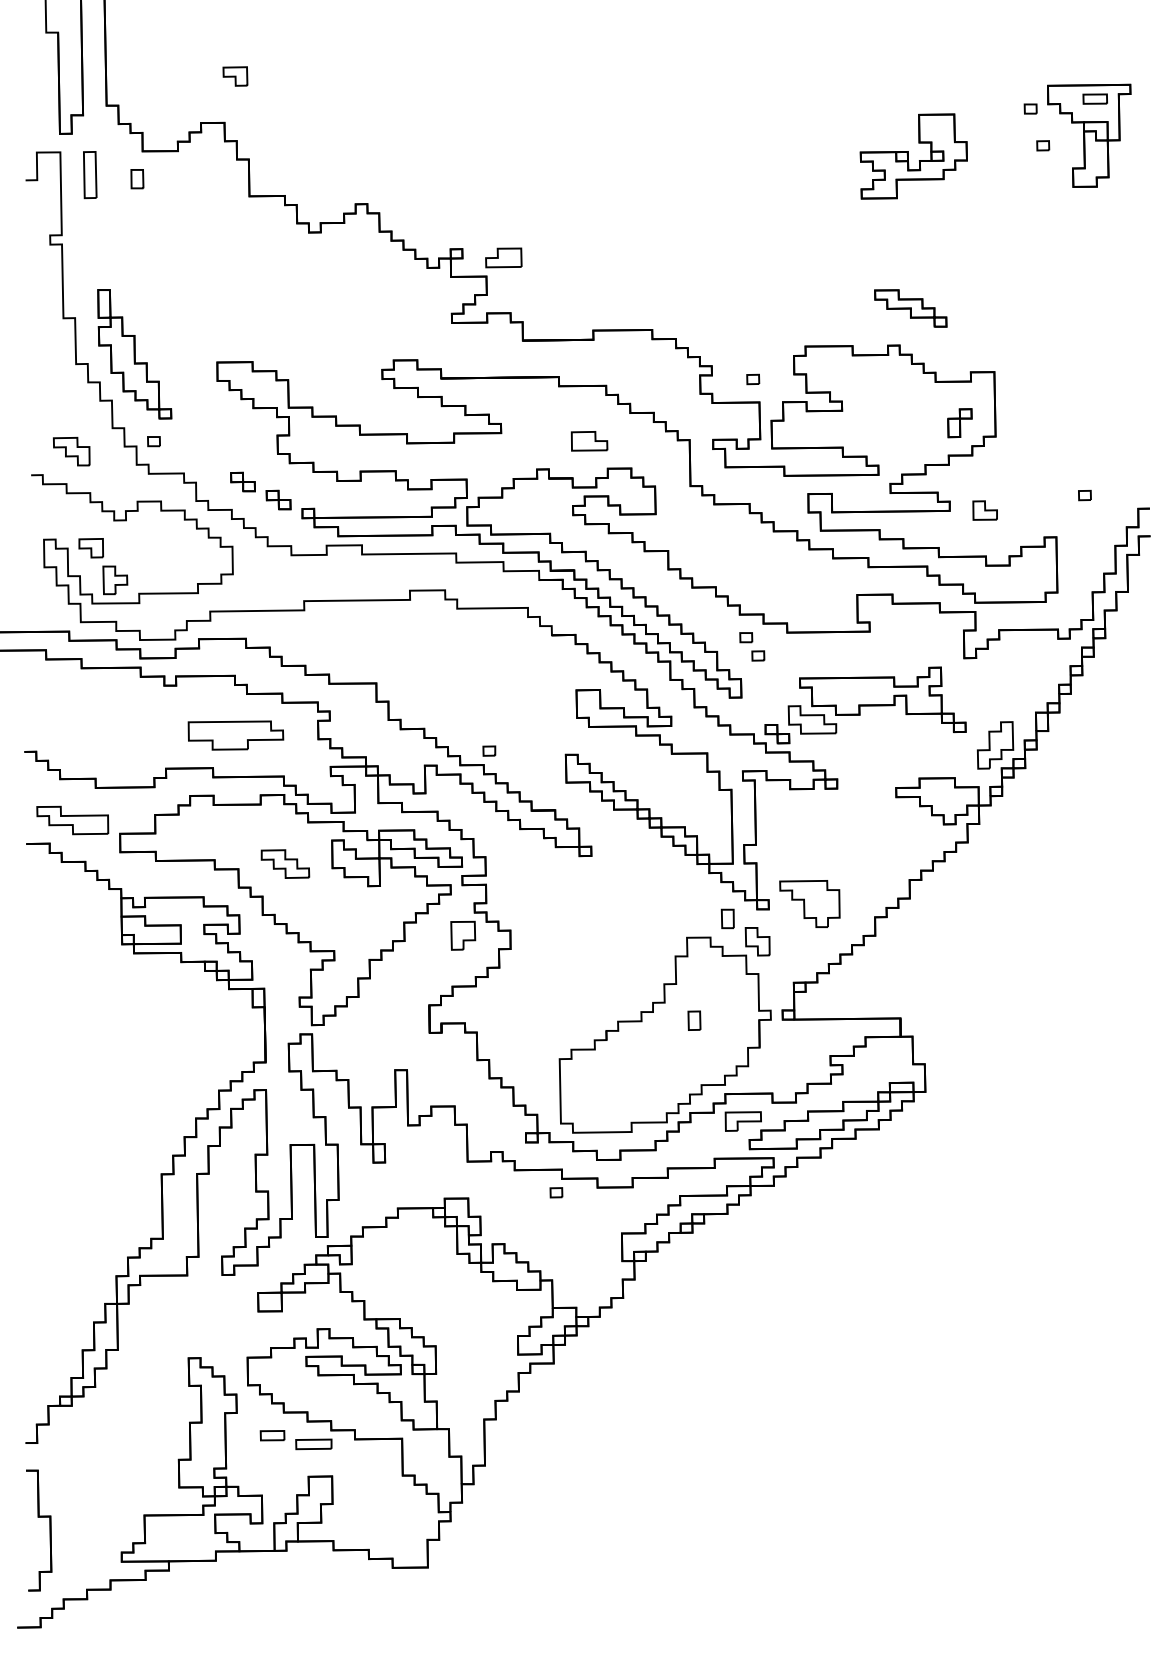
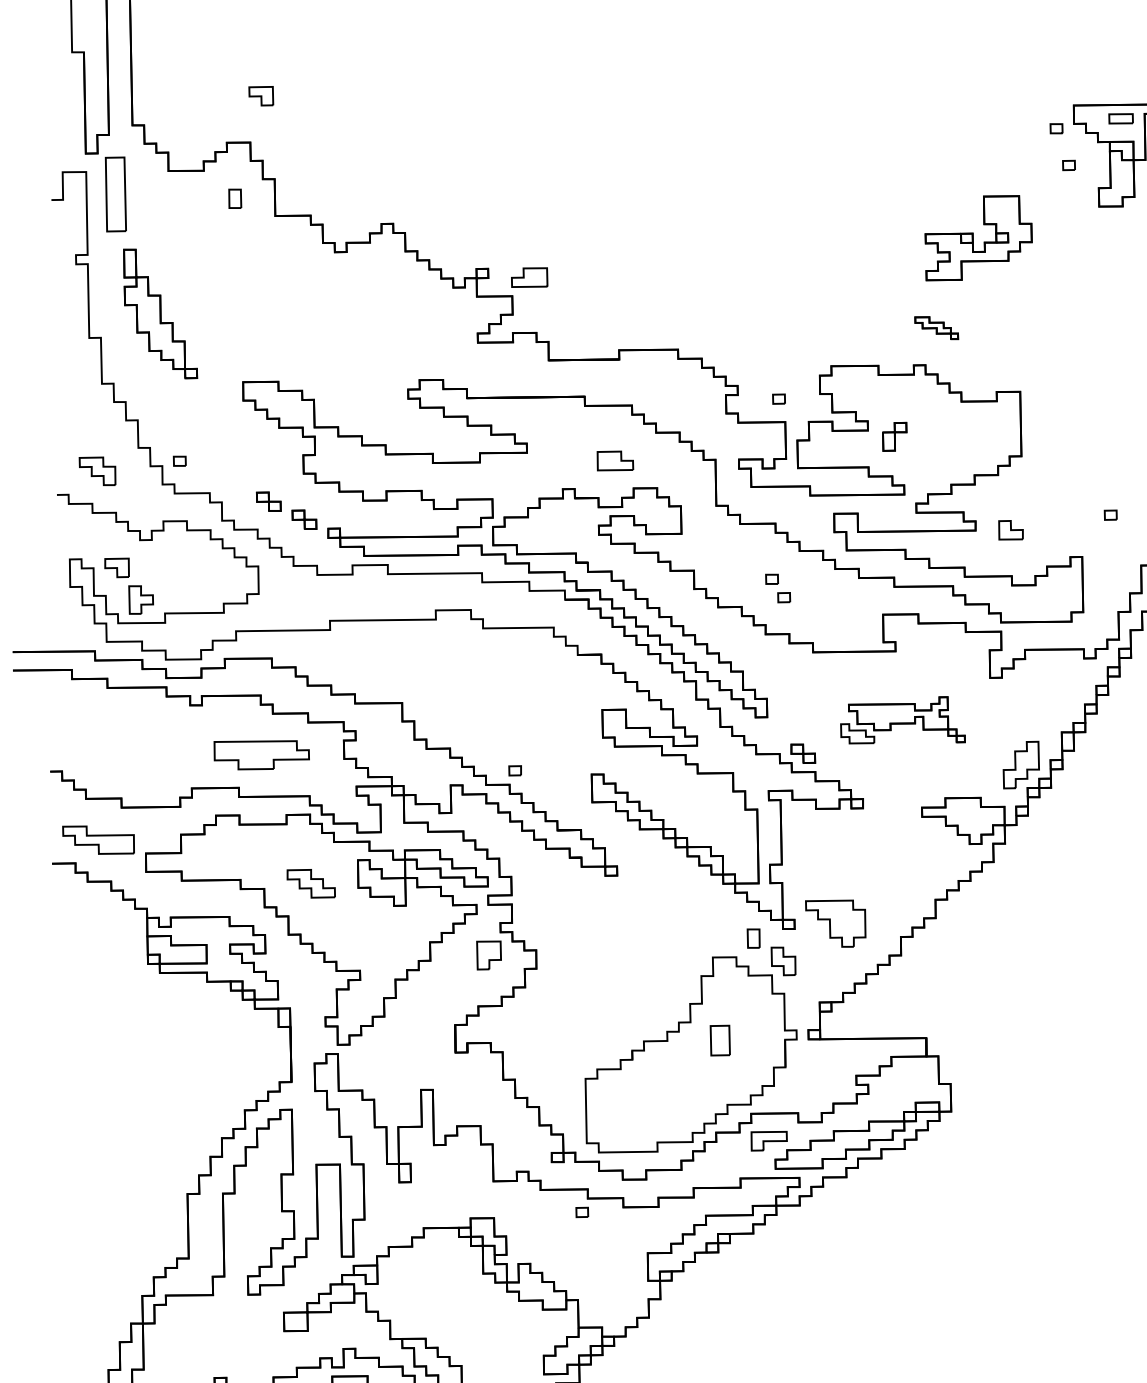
part: (913, 156) -> (978, 238), moved
part: (90, 175) -> (116, 195), size x1.6
part: (137, 179) -> (235, 199), moved
part: (910, 308) -> (936, 328), size x0.6
part: (134, 354) -> (160, 314), moved
part: (959, 423) -> (894, 437), moved
part: (752, 646) -> (778, 588), moved
part: (876, 700) -> (902, 720), size x0.7
part: (694, 1020) -> (720, 1040), size x1.6

